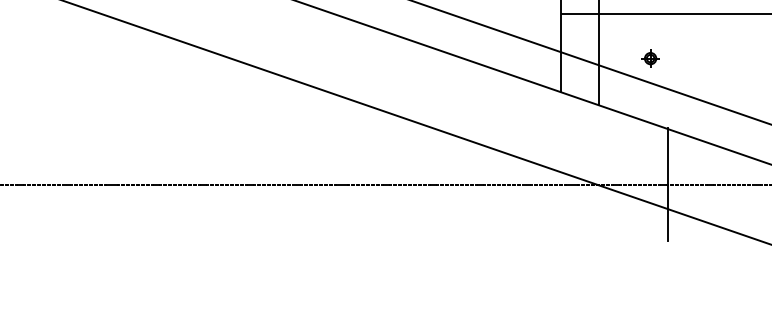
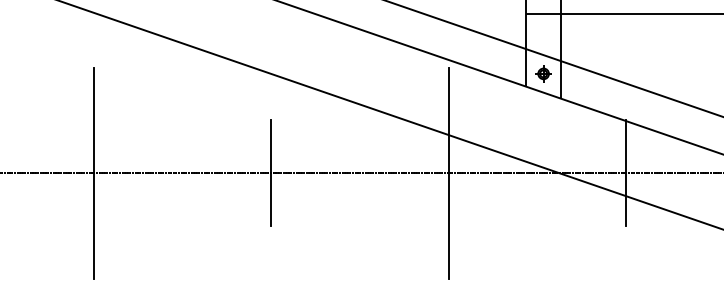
part: (650, 58) -> (543, 73), moved
line: (99, 184) -> (93, 173), added
line: (289, 184) -> (271, 173), added
line: (478, 184) -> (448, 173), added

